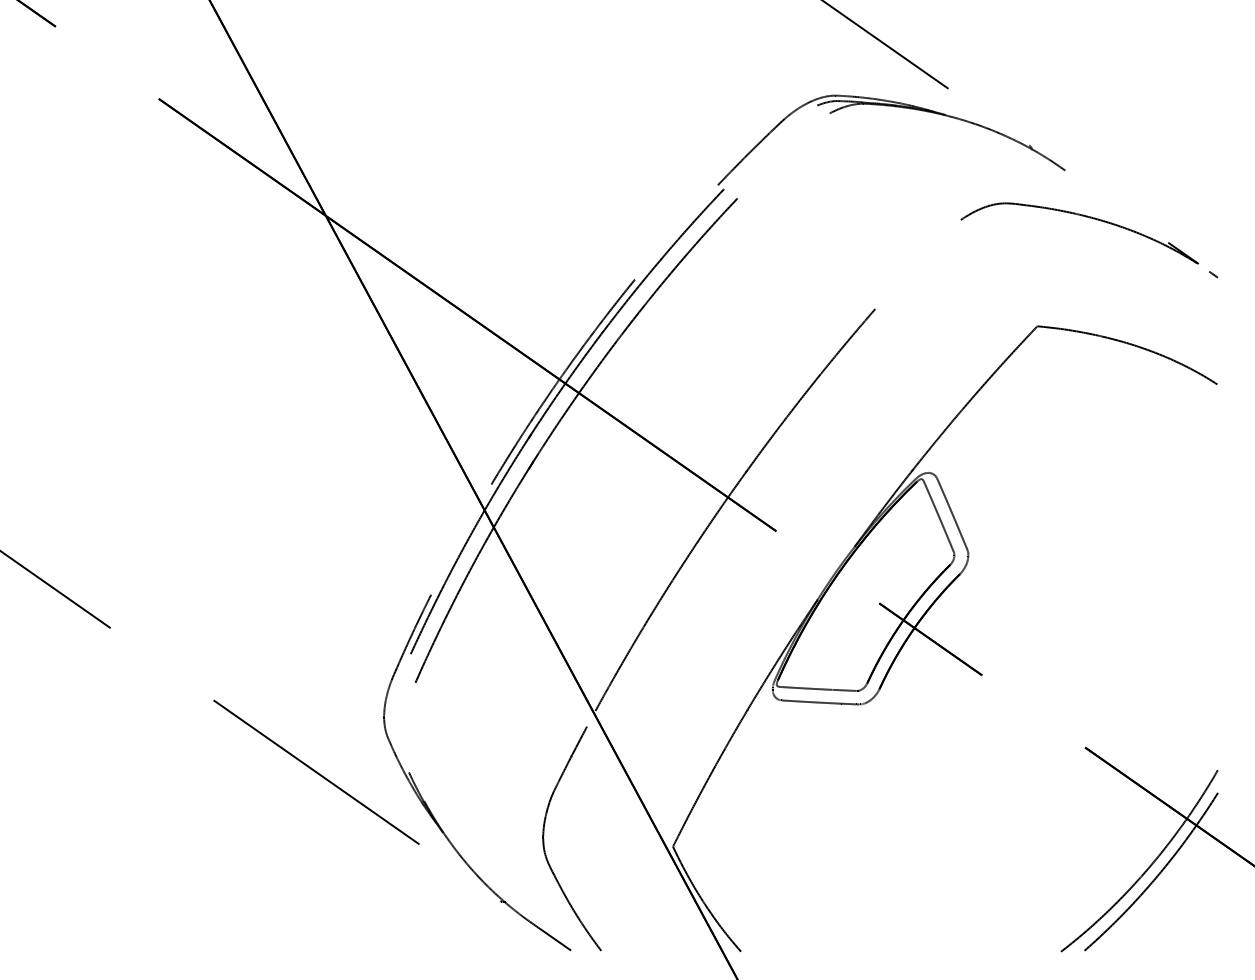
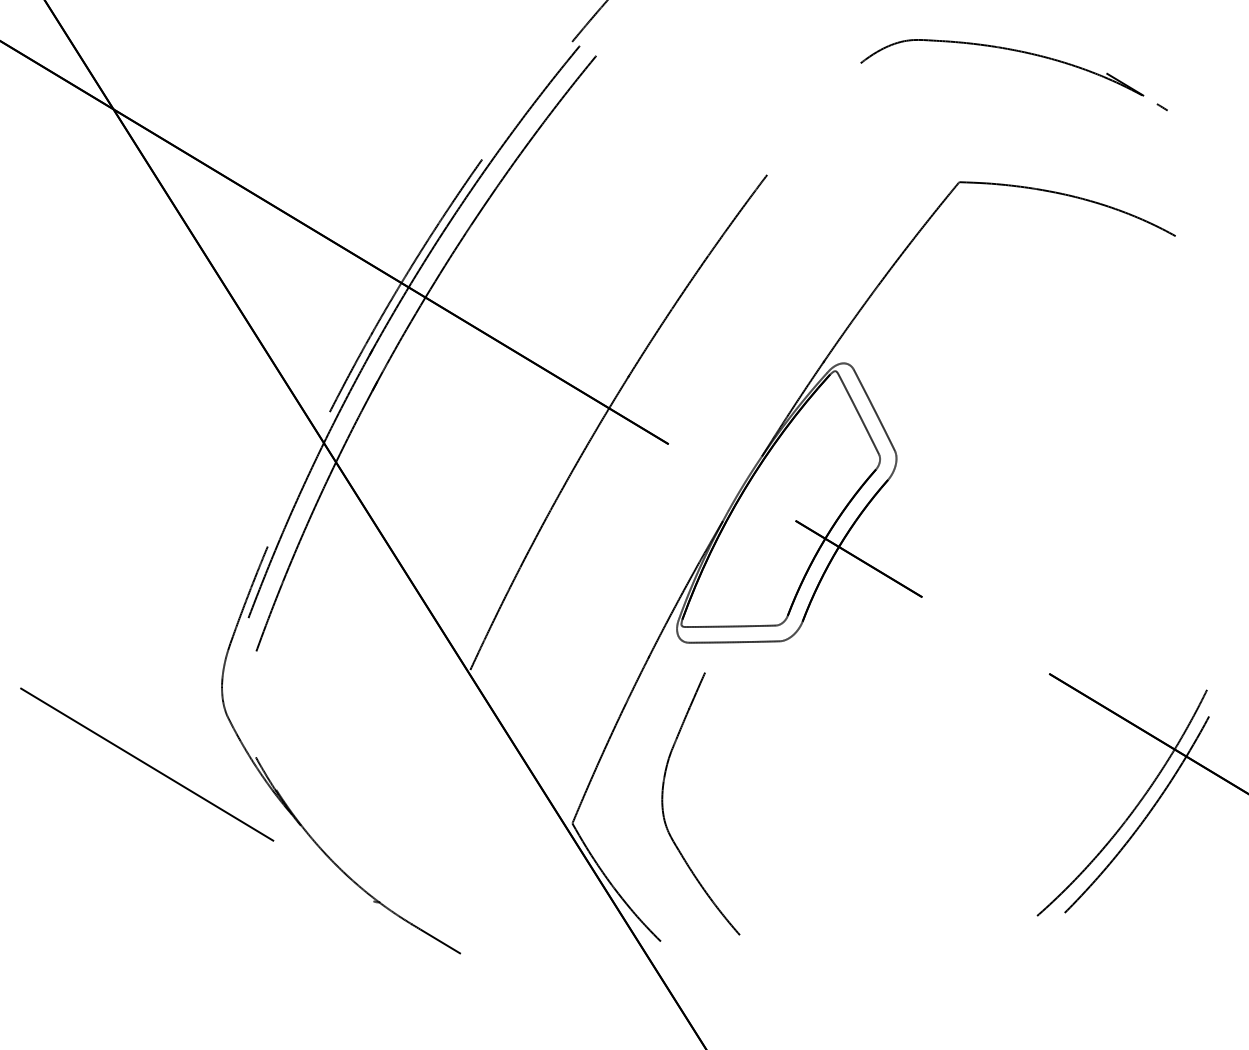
curve: (544, 839) -> (664, 808), moved

